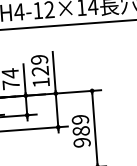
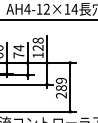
text: (38, 59) -> (37, 40), 129 -> 128
text: (82, 142) -> (61, 95), 989 -> 289

